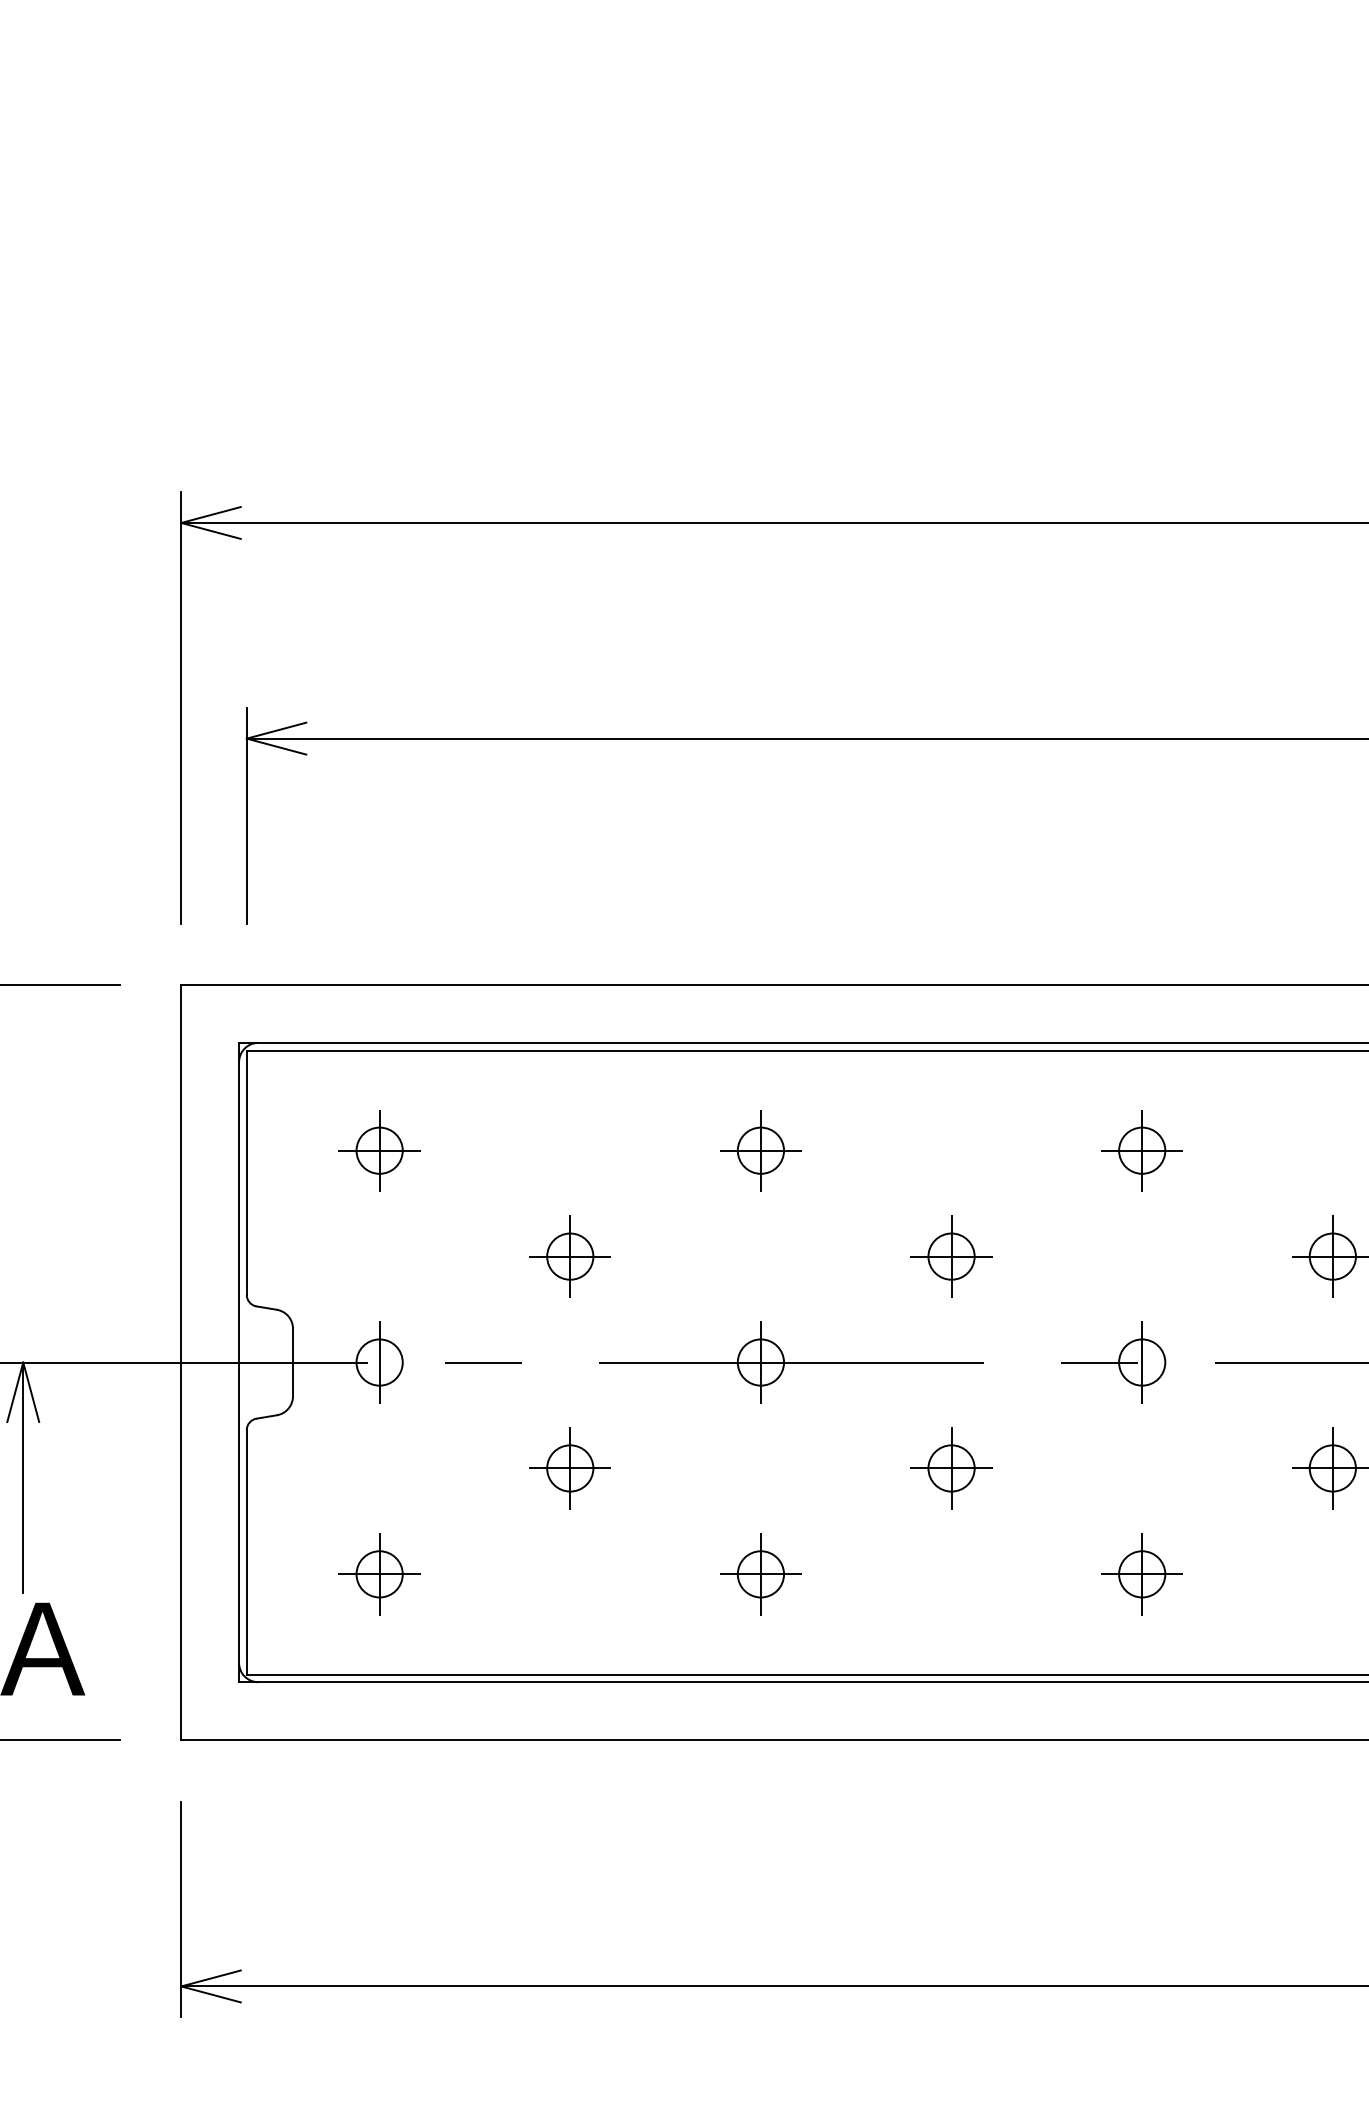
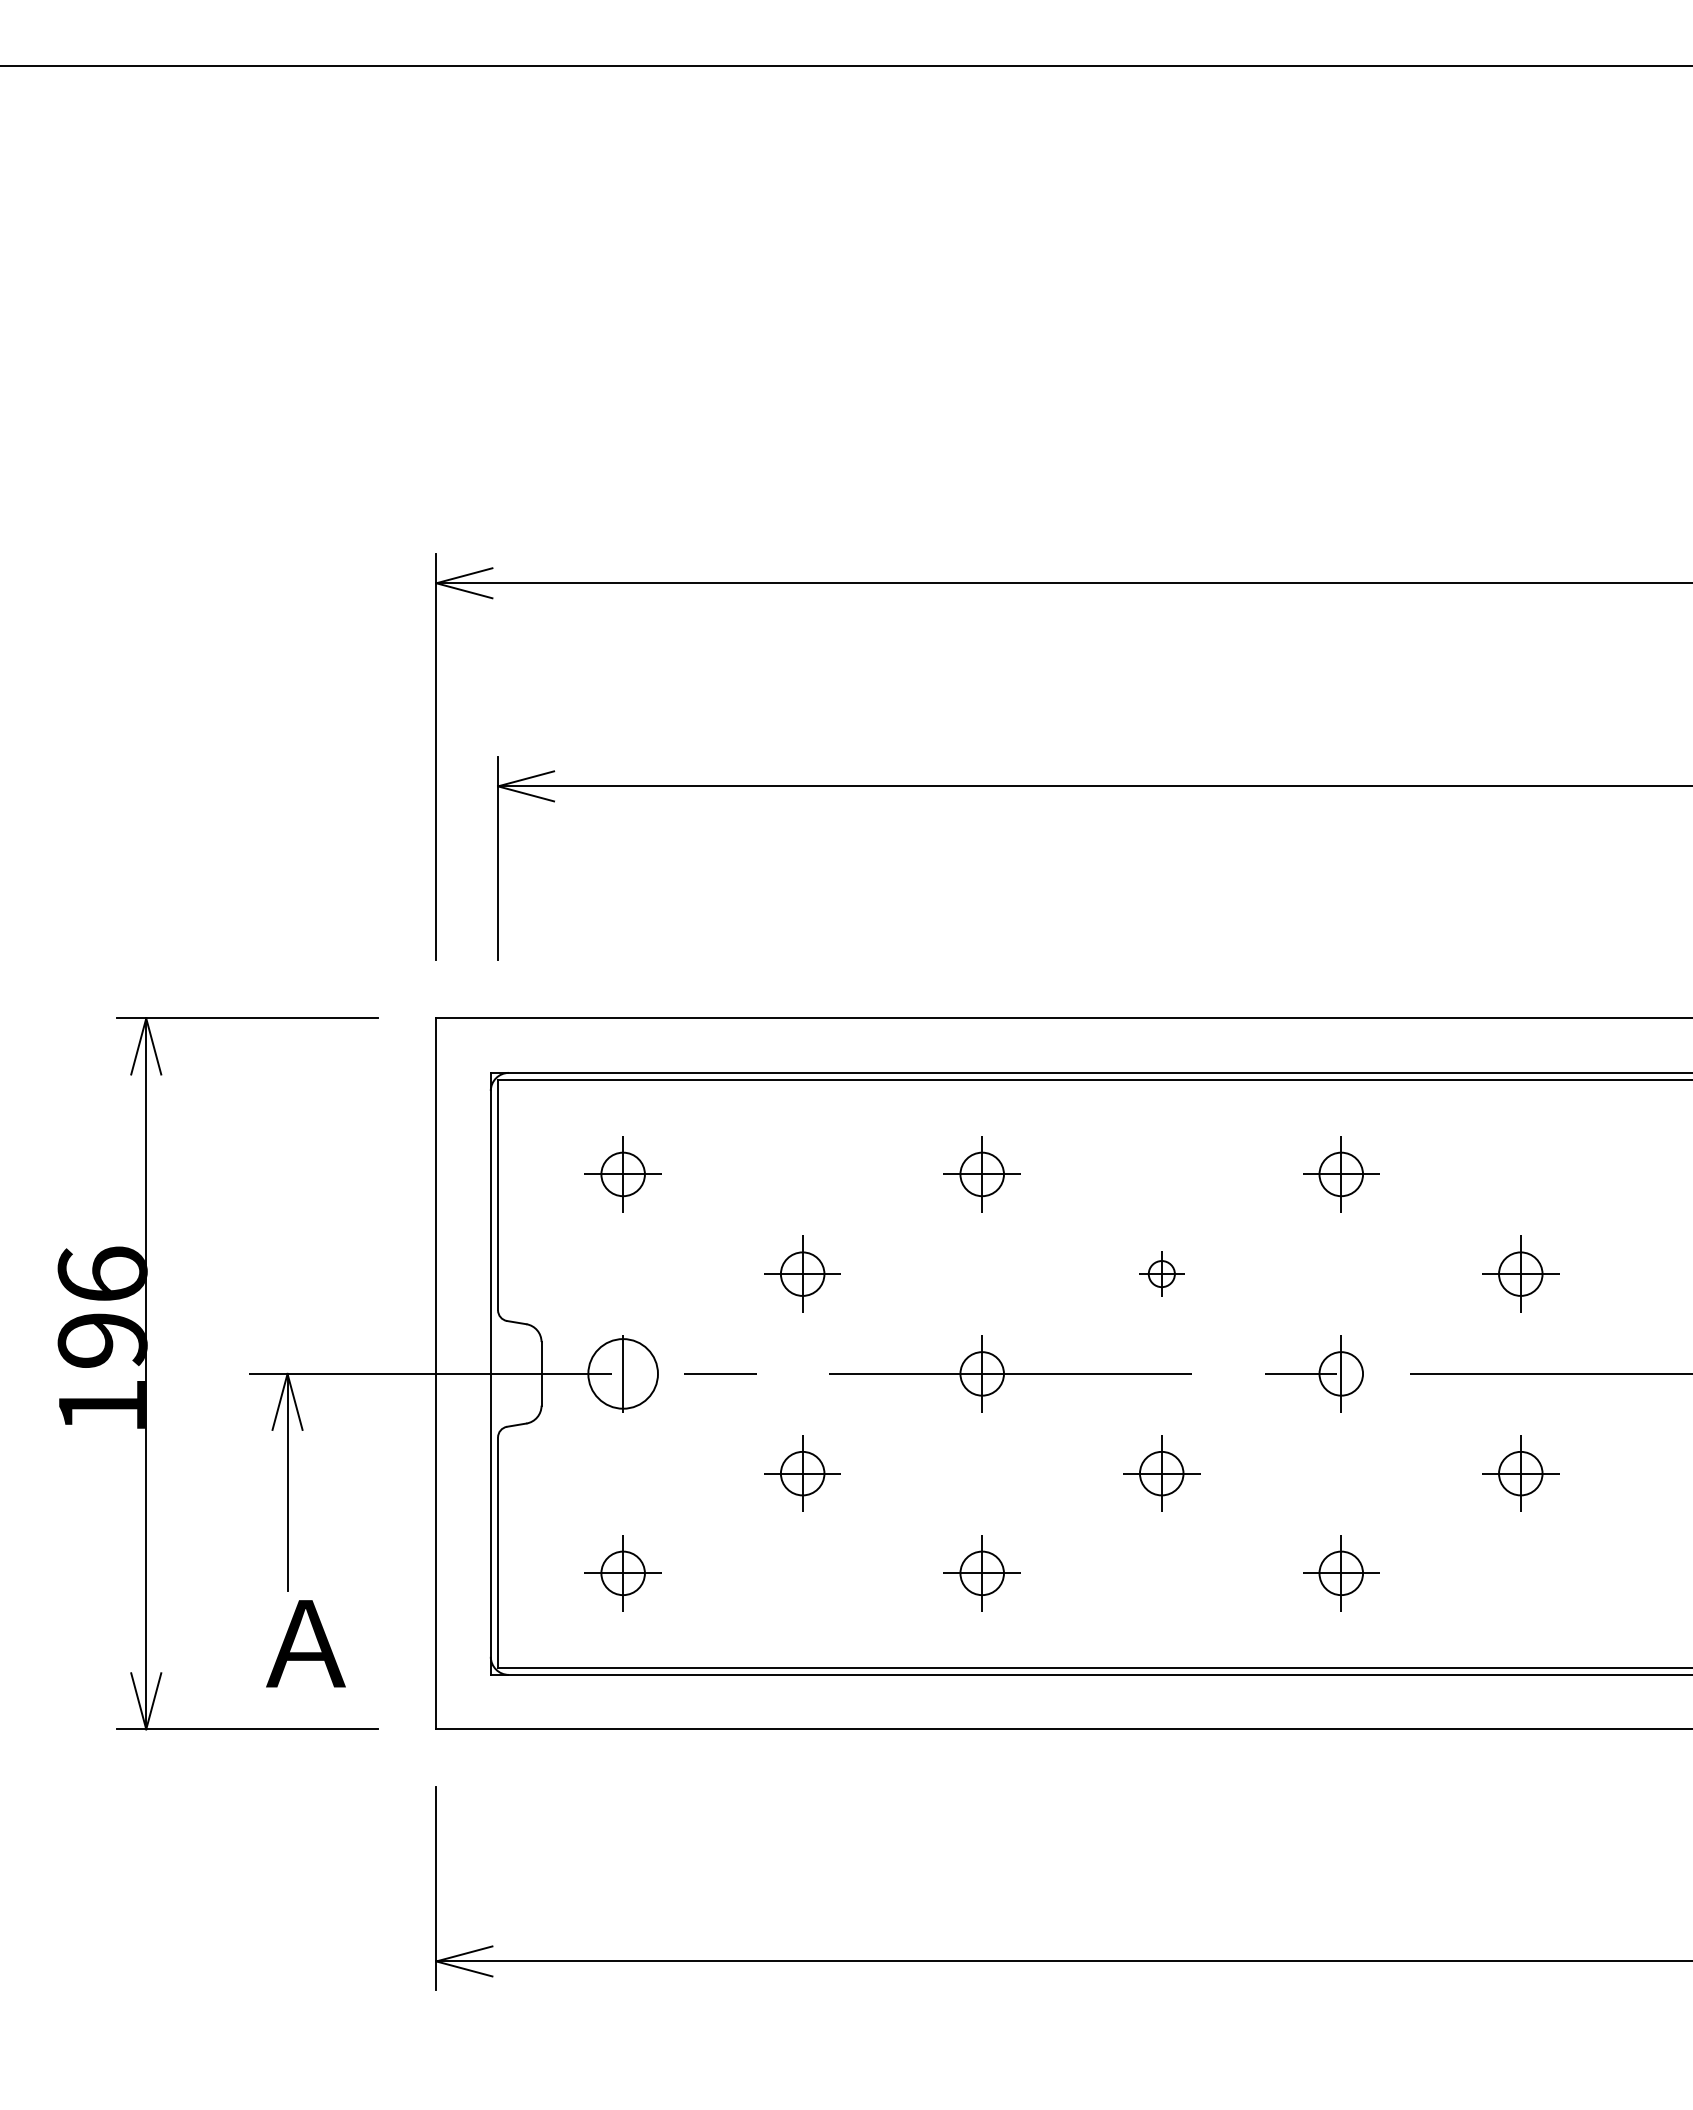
part: (951, 1255) -> (1161, 1273), size x0.6
circle: (378, 1362) -> (622, 1373), size x1.6

